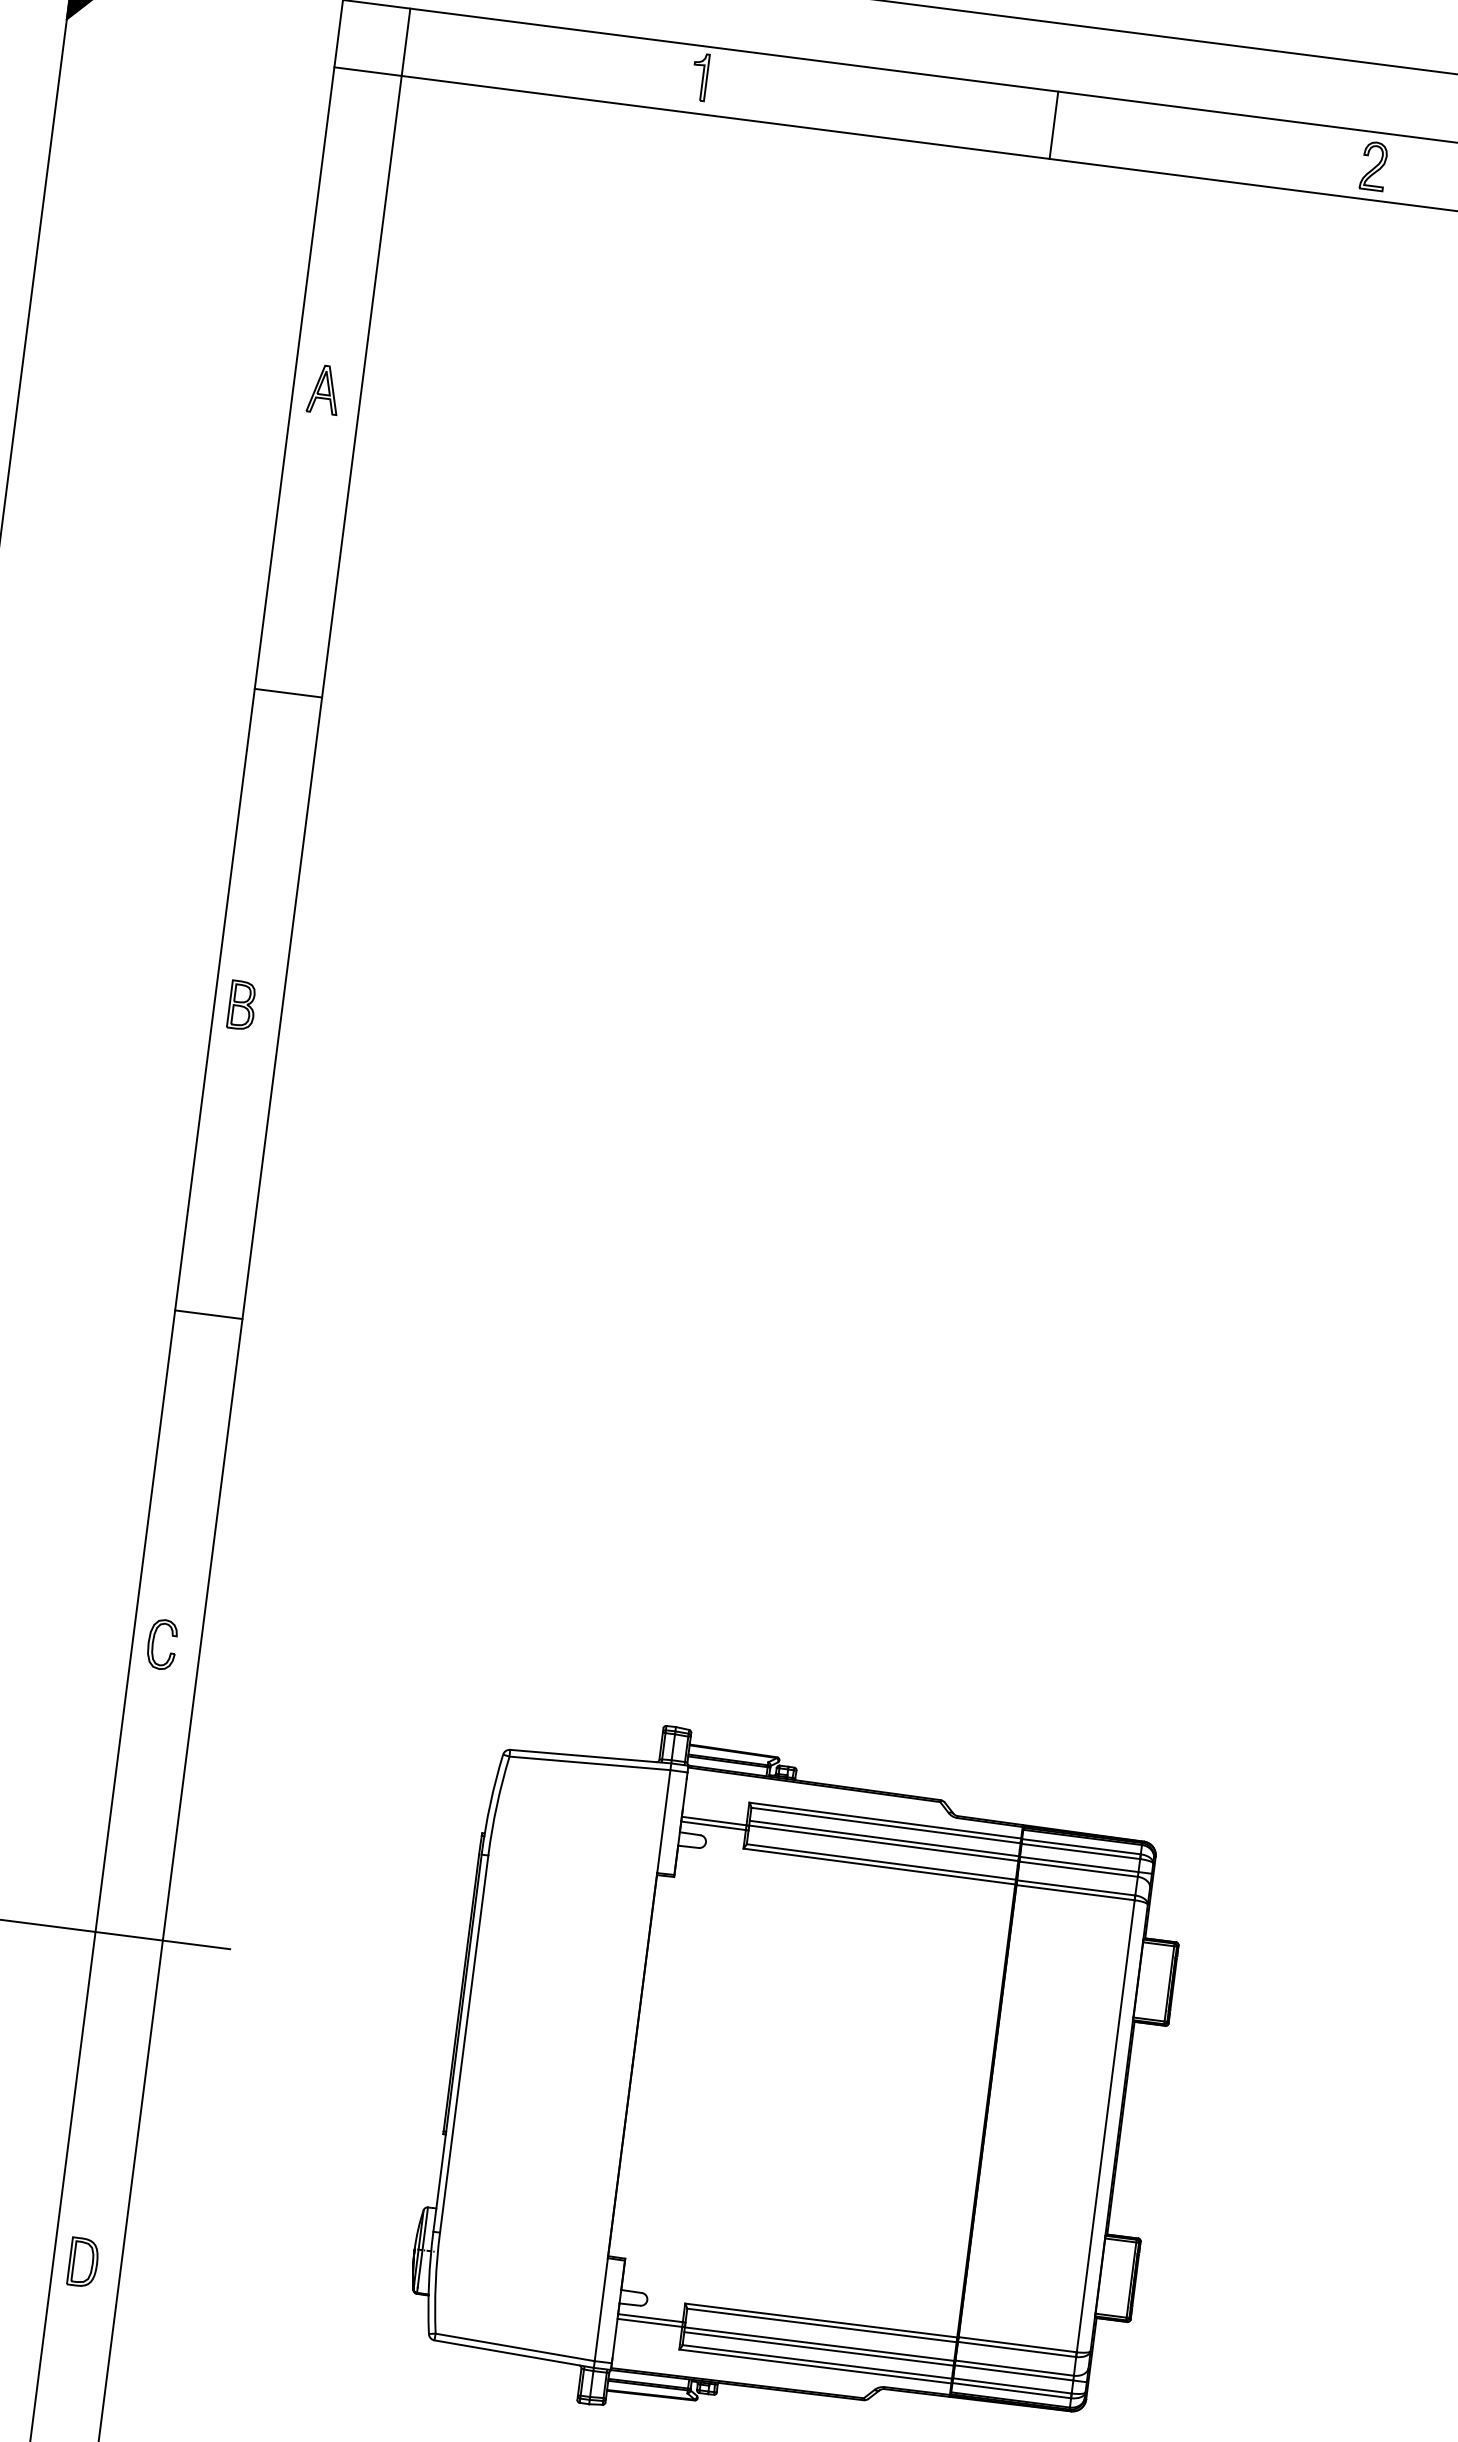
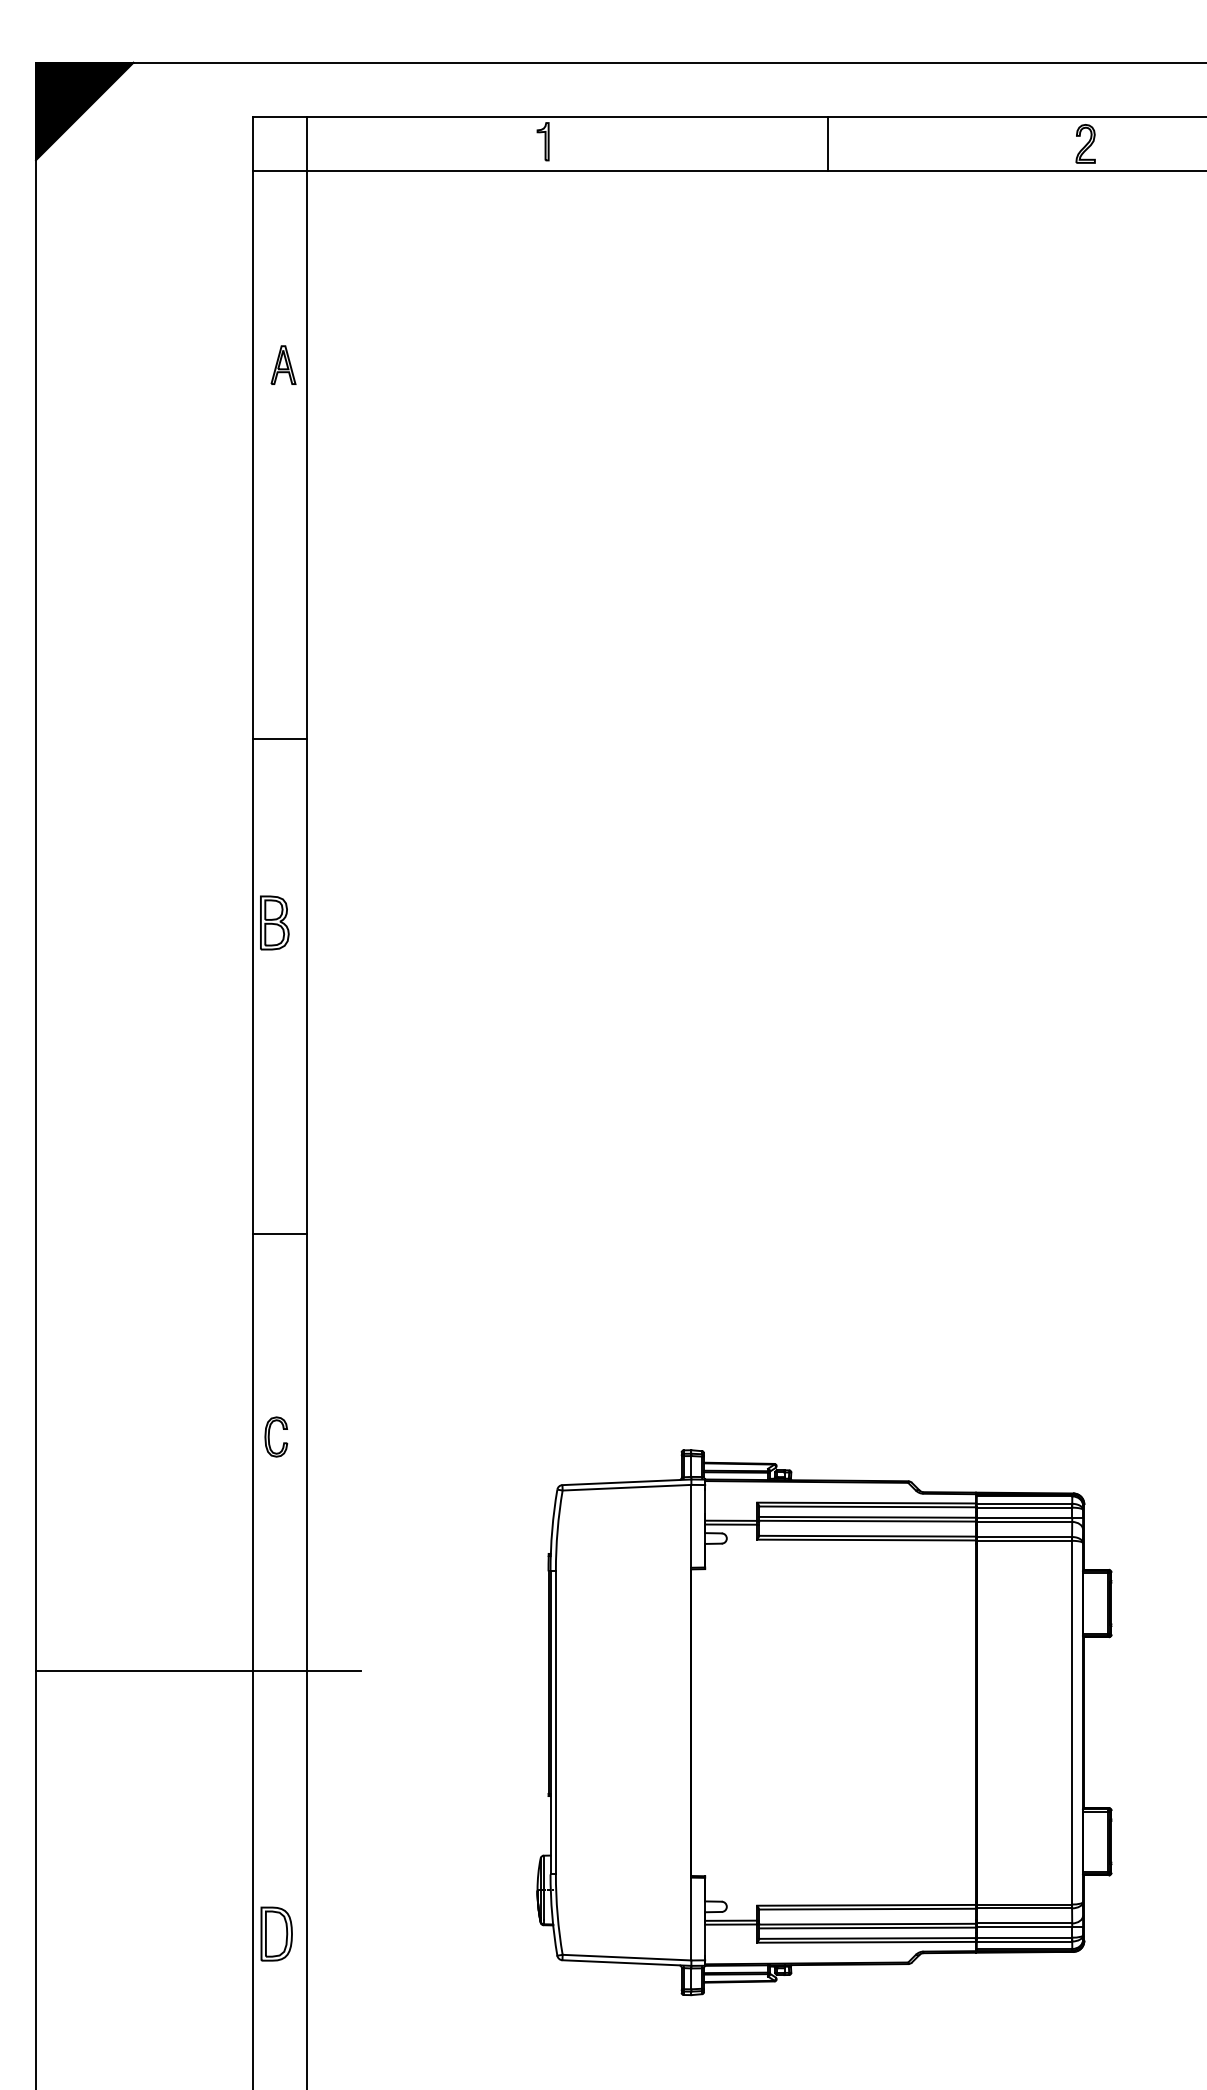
part: (324, 388) -> (283, 364), moved
line: (288, 693) -> (279, 739), moved
part: (241, 1004) -> (274, 922), size x1.4
line: (208, 1315) -> (279, 1234), moved
part: (83, 2262) -> (276, 1934), size x1.4

